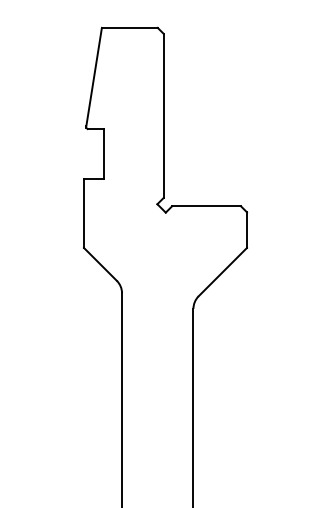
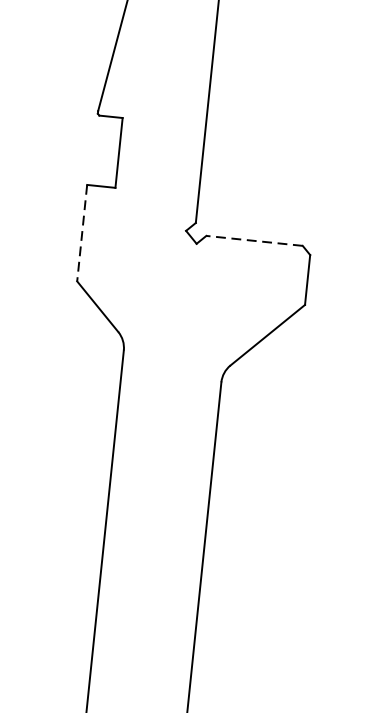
line: (206, 206) -> (254, 241), solid -> dashed
line: (84, 213) -> (82, 233), solid -> dashed

